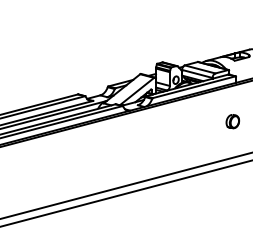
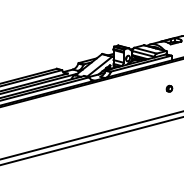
part: (232, 121) -> (169, 88), size x0.6

